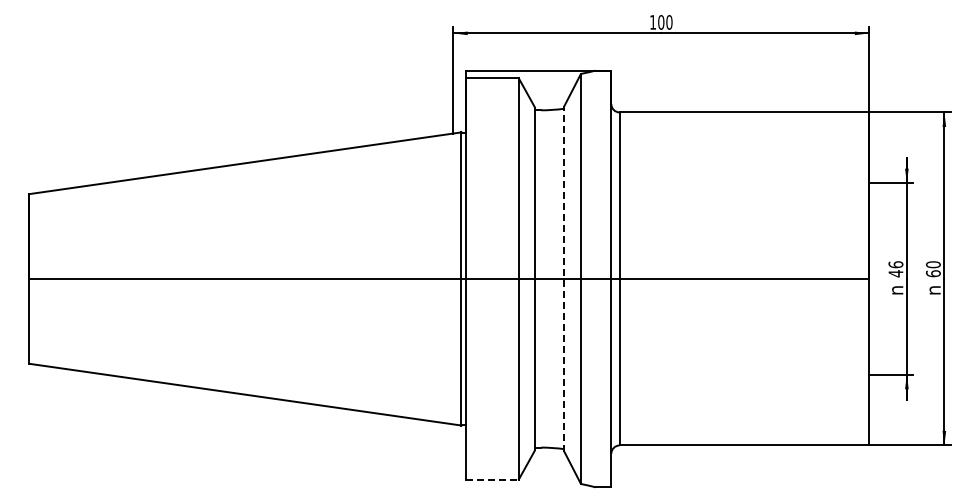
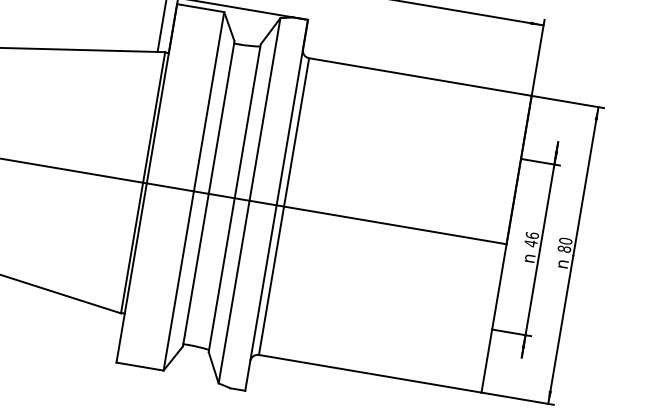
text: (933, 273) -> (564, 249), 60 -> 80
line: (564, 278) -> (234, 197), dashed -> solid
line: (492, 480) -> (140, 367), dashed -> solid

